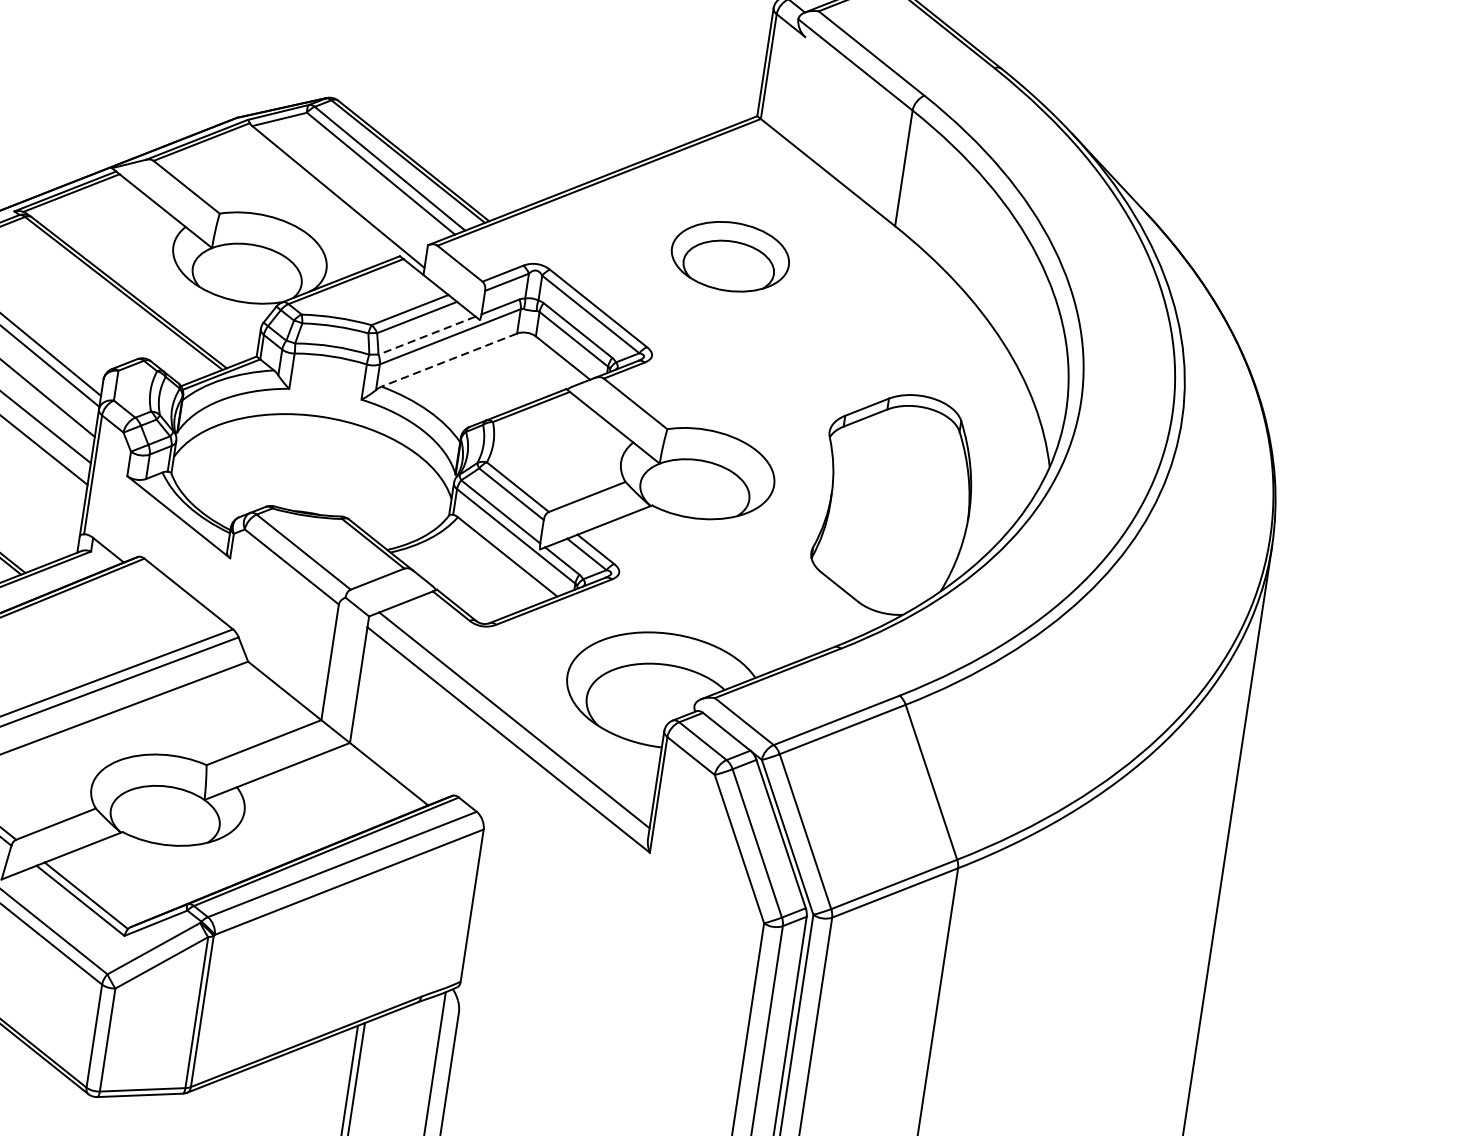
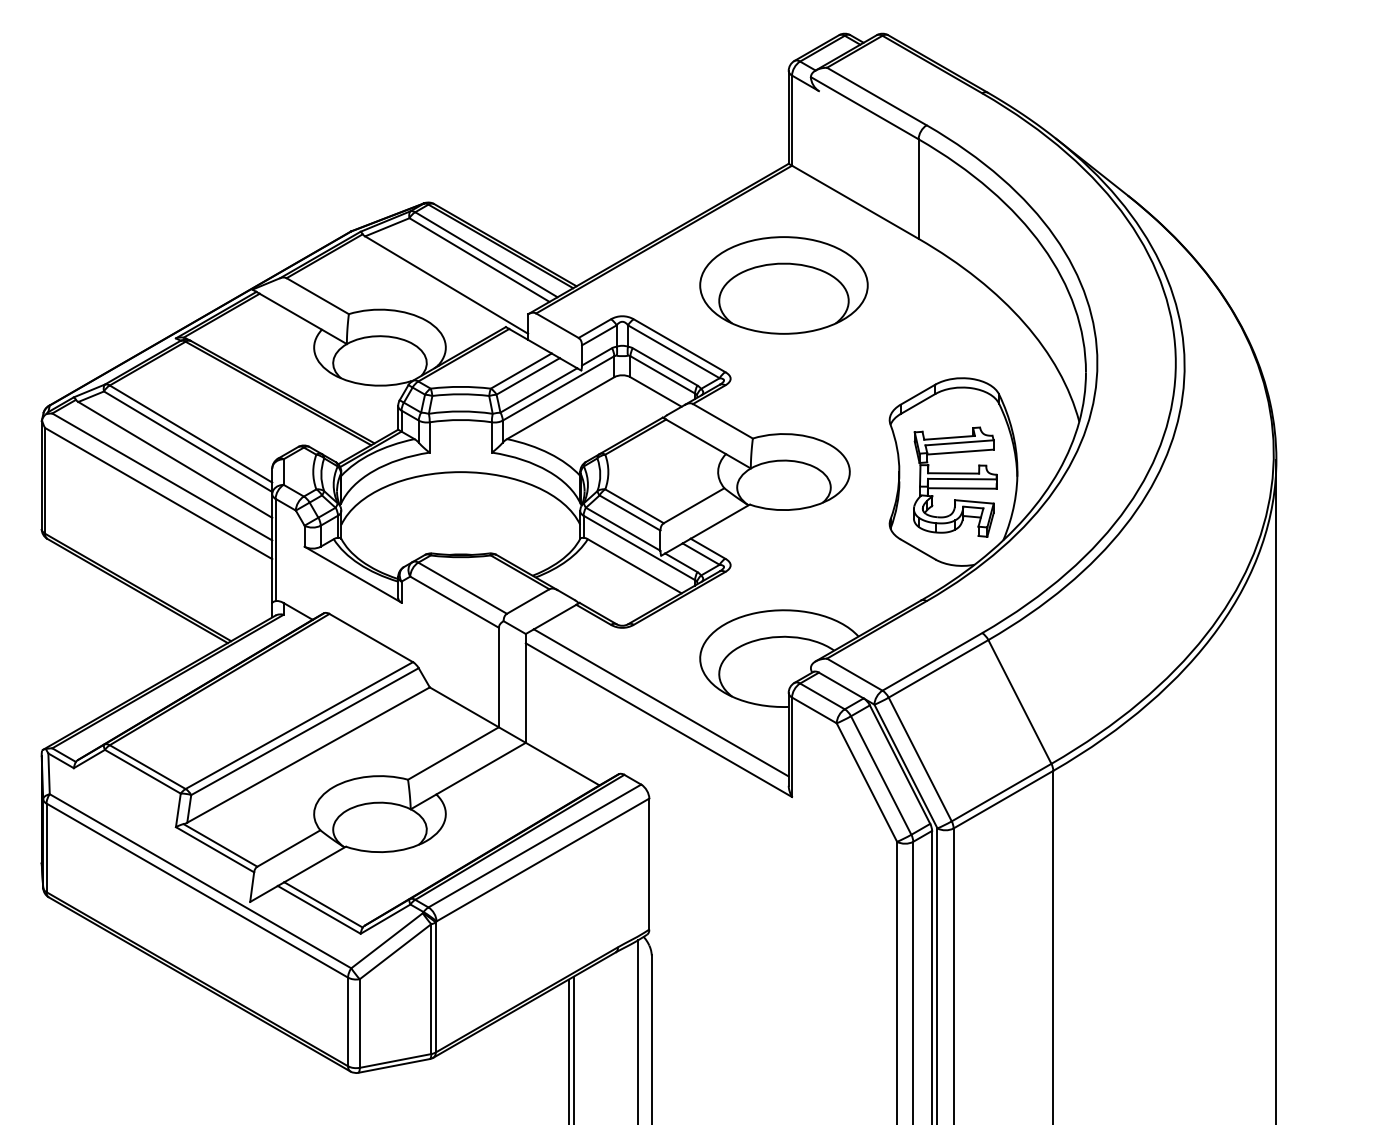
part: (729, 256) -> (783, 285), size x1.67
line: (426, 335) -> (538, 390), dashed -> solid
line: (449, 360) -> (560, 408), dashed -> solid
part: (895, 514) -> (955, 481), added

